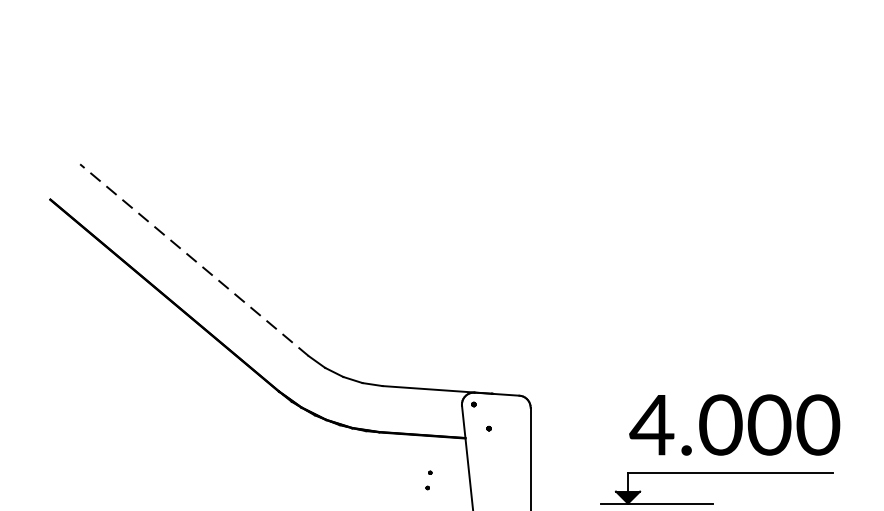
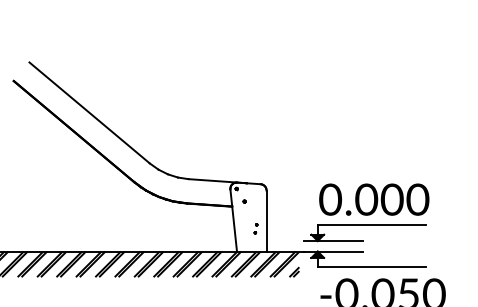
line: (194, 259) -> (89, 112), dashed -> solid
text: (652, 424) -> (330, 199), 4.000 -> 0.000
part: (427, 479) -> (255, 228), moved

